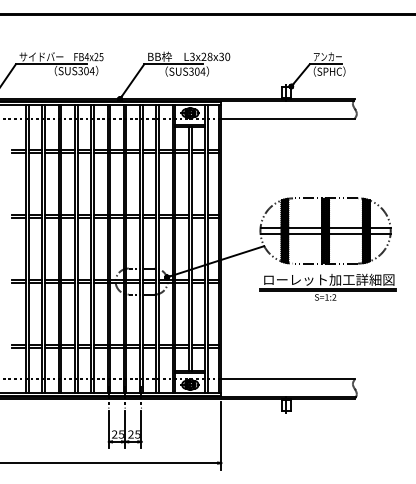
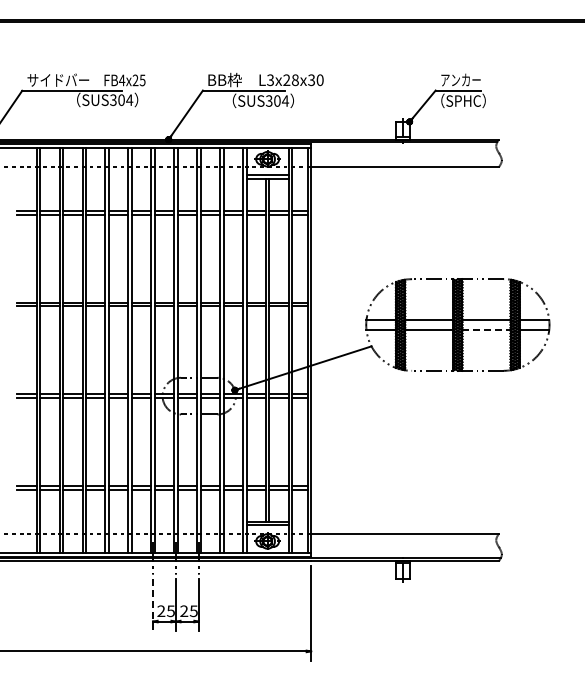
line: (346, 234) -> (487, 329), solid -> dashed
part: (327, 287) -> (460, 404), removed
line: (109, 430) -> (153, 605), solid -> dashed

